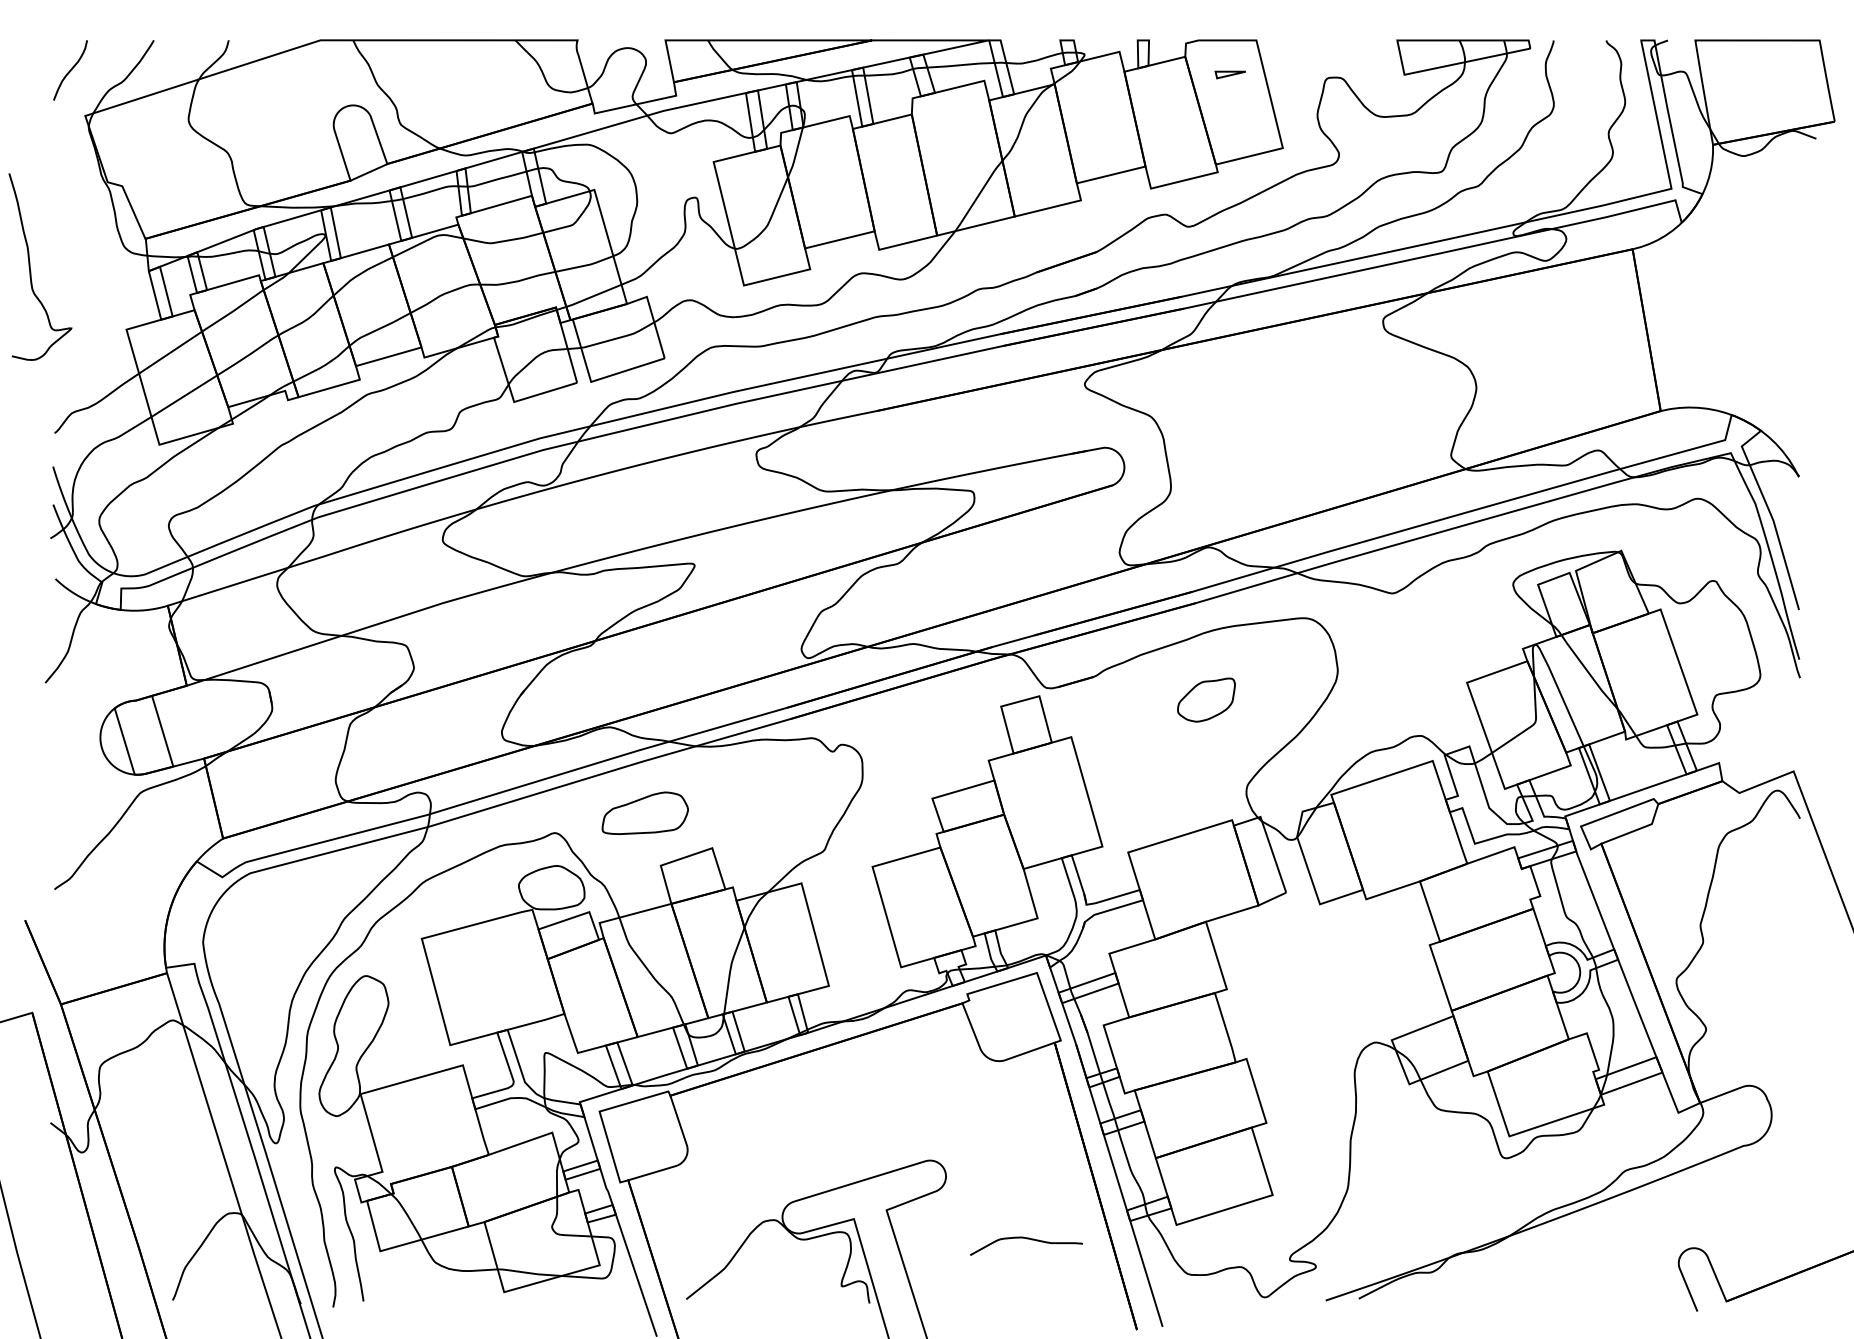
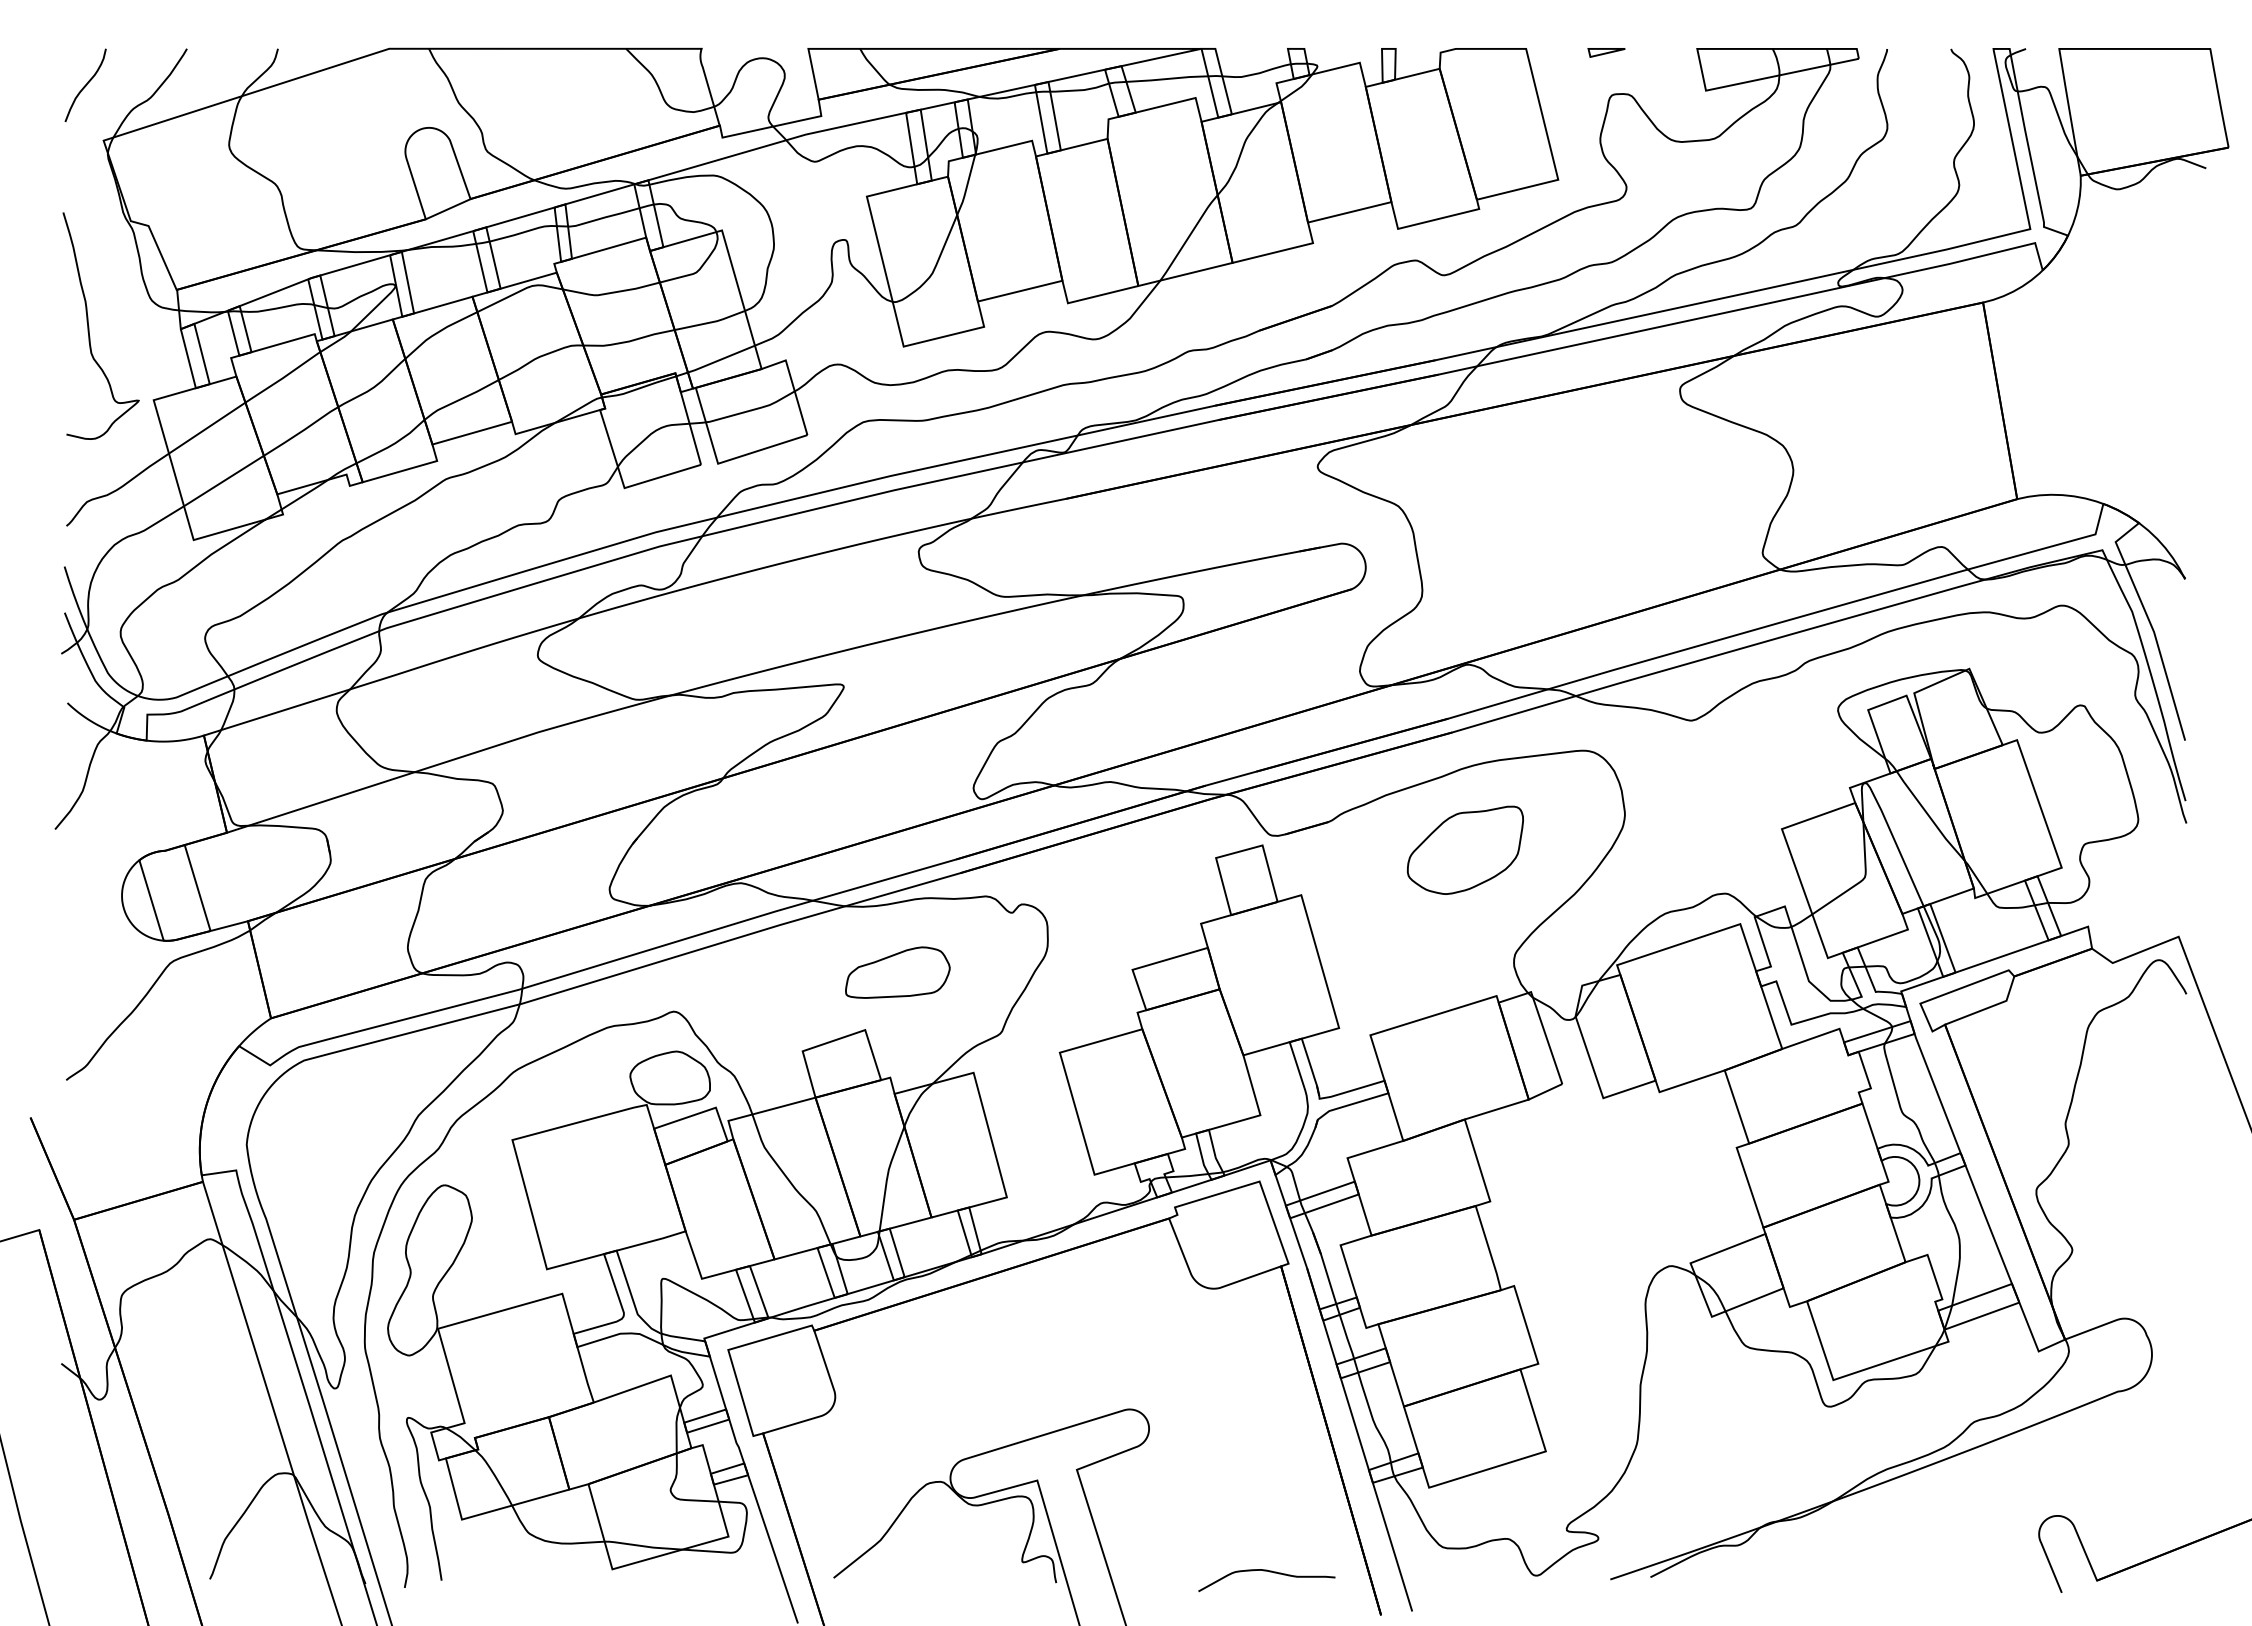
part: (1230, 74) -> (1606, 52), moved
curve: (30, 267) -> (89, 326), moved
part: (1206, 699) -> (1465, 849), size x1.67
part: (645, 813) -> (897, 972), moved
curve: (1028, 1239) -> (1269, 1572), moved

